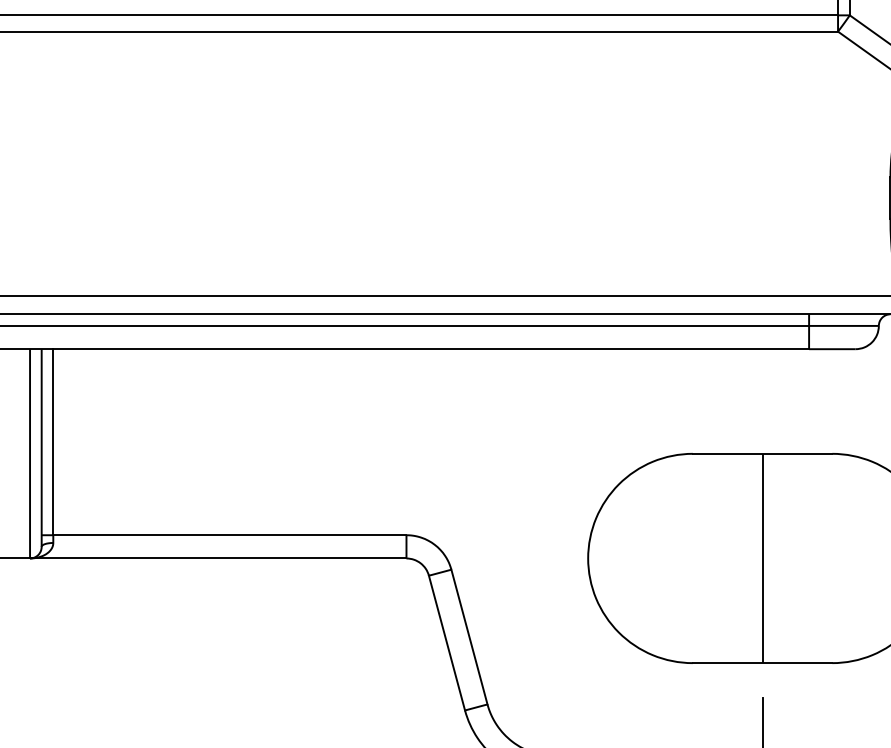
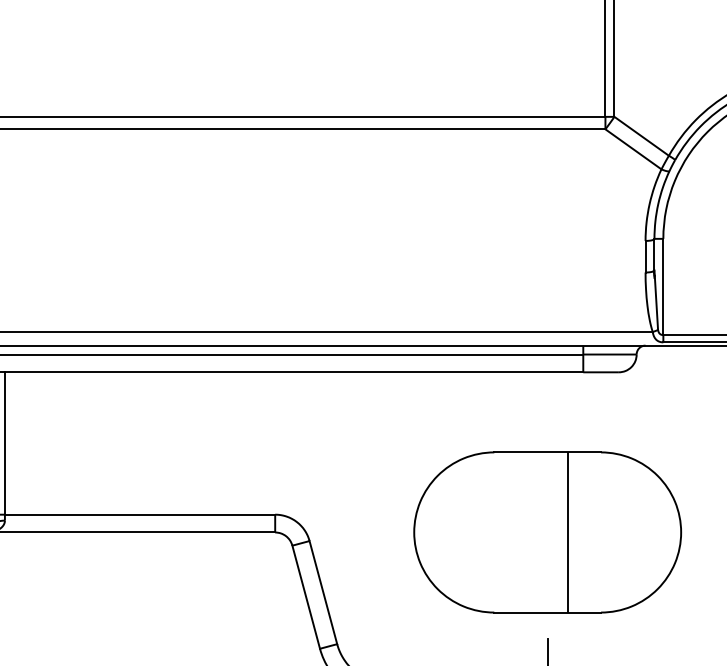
line: (762, 558) -> (567, 532), moved

